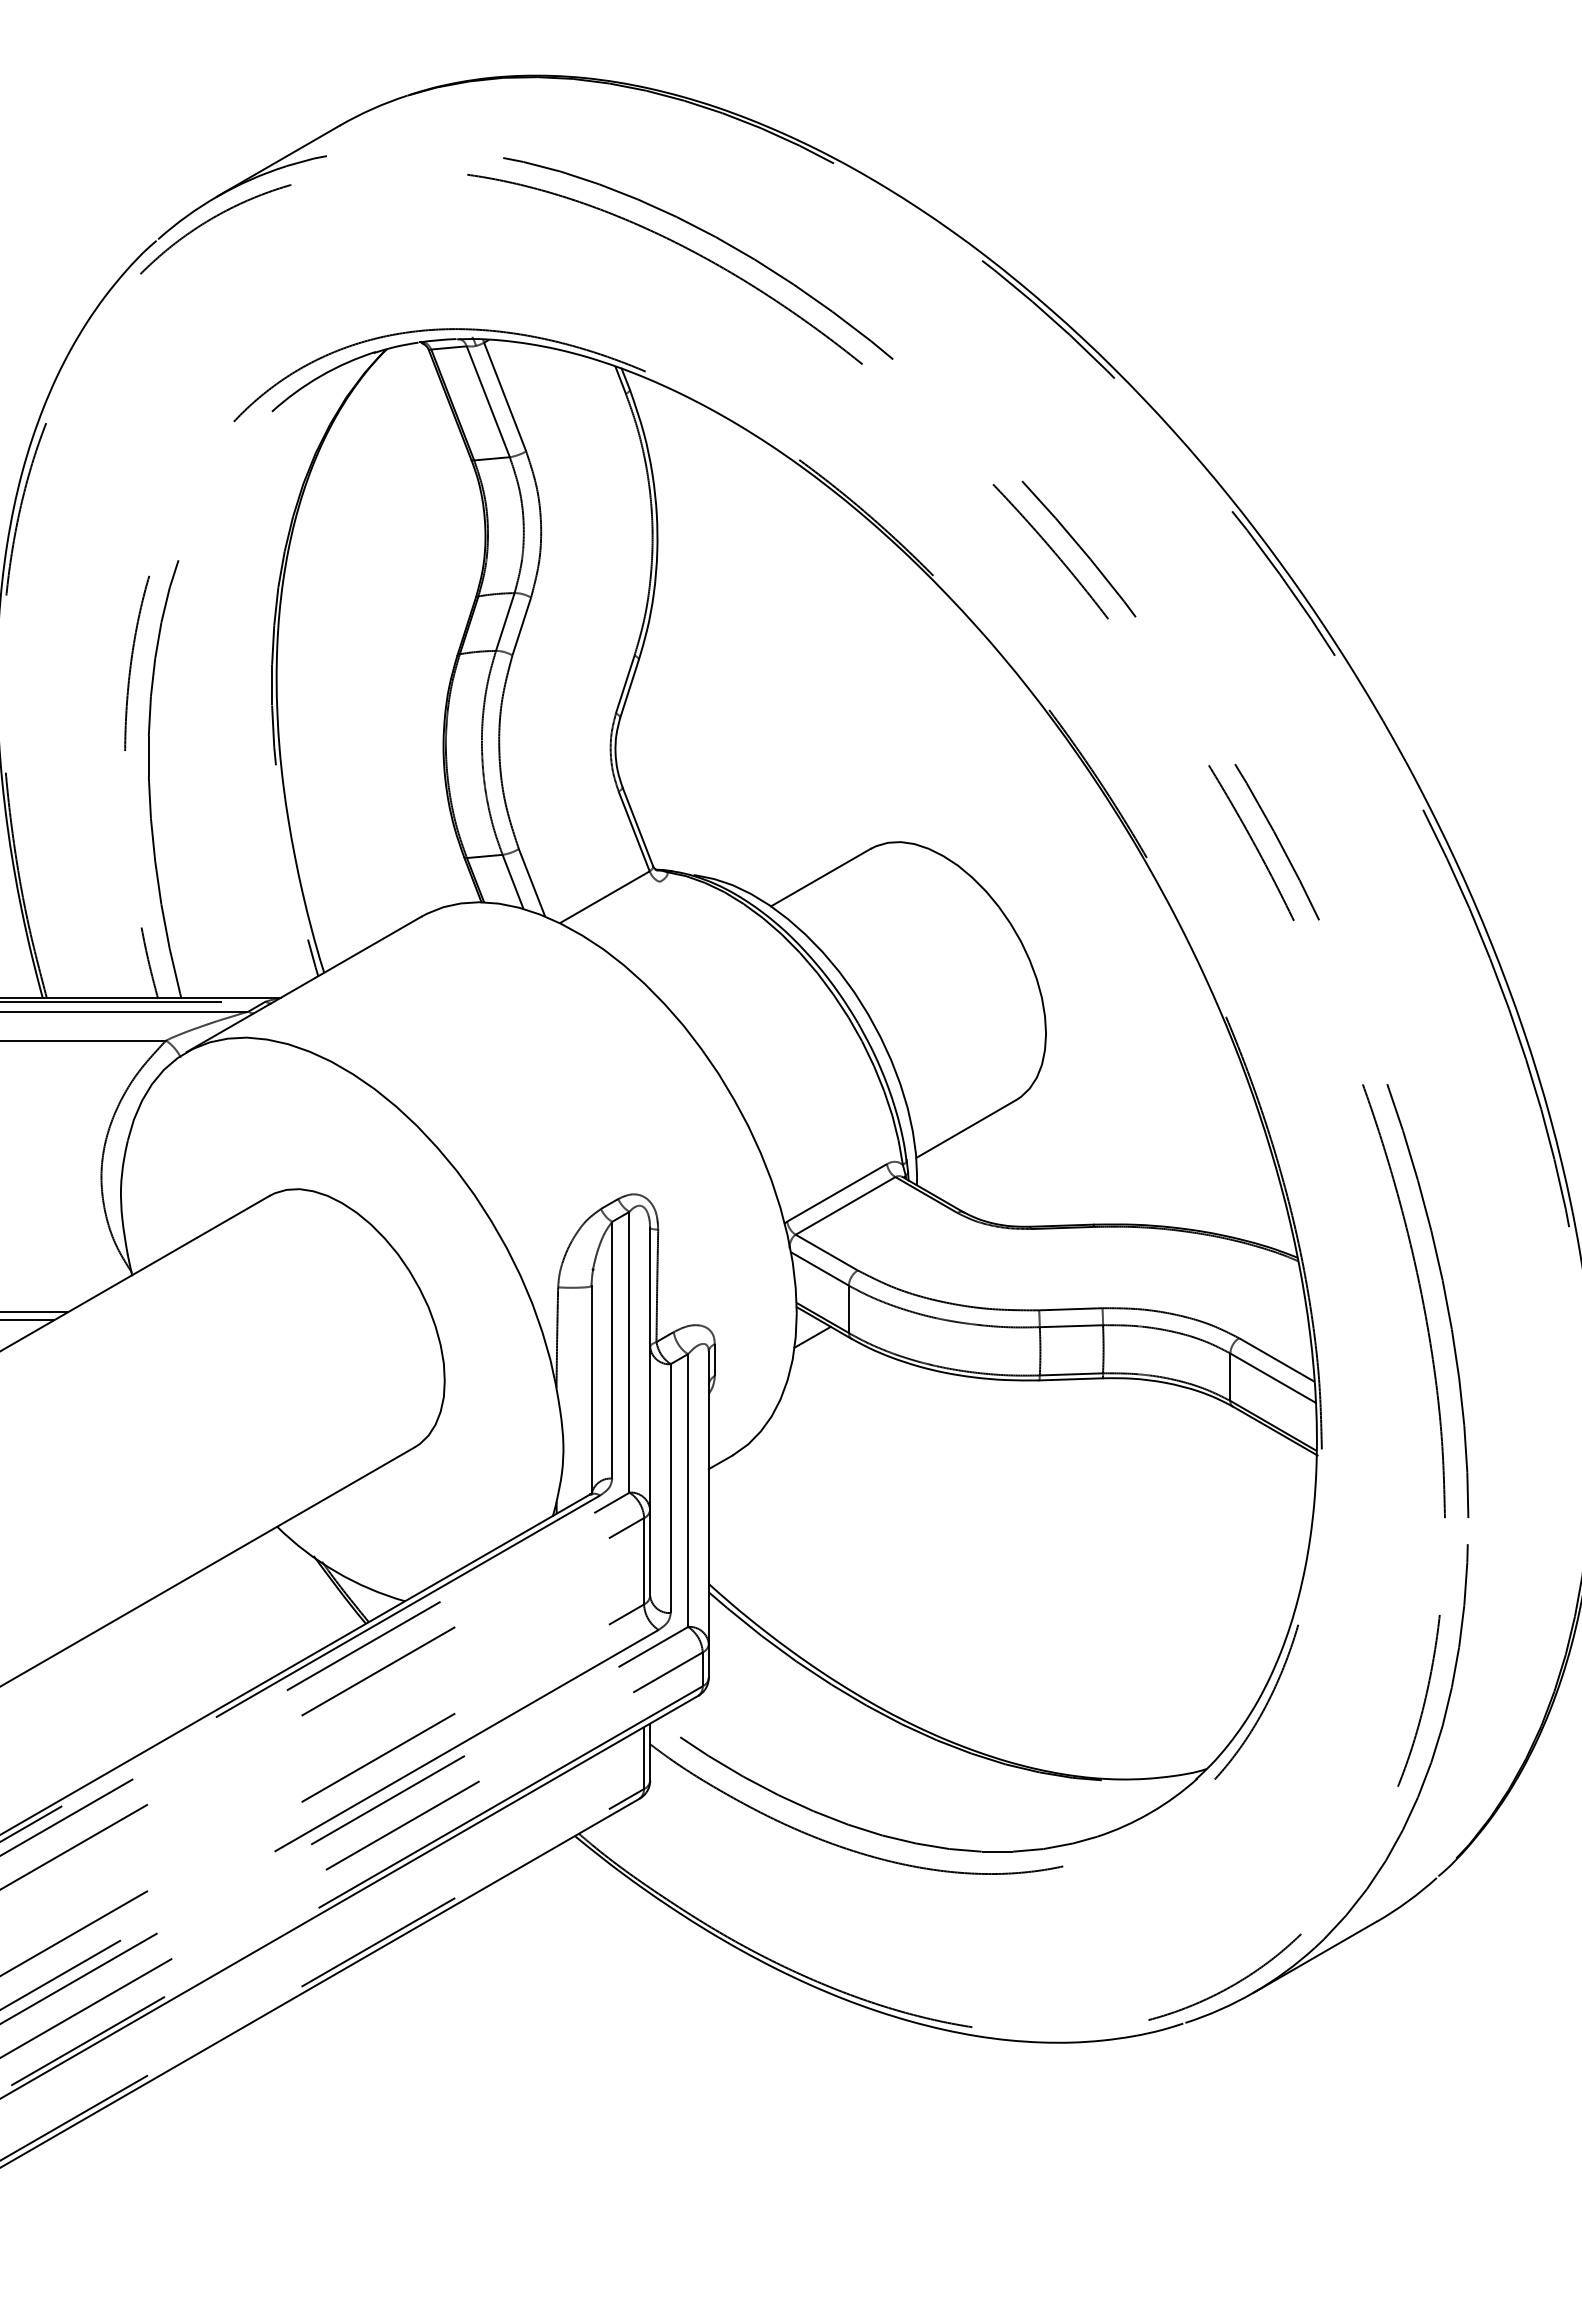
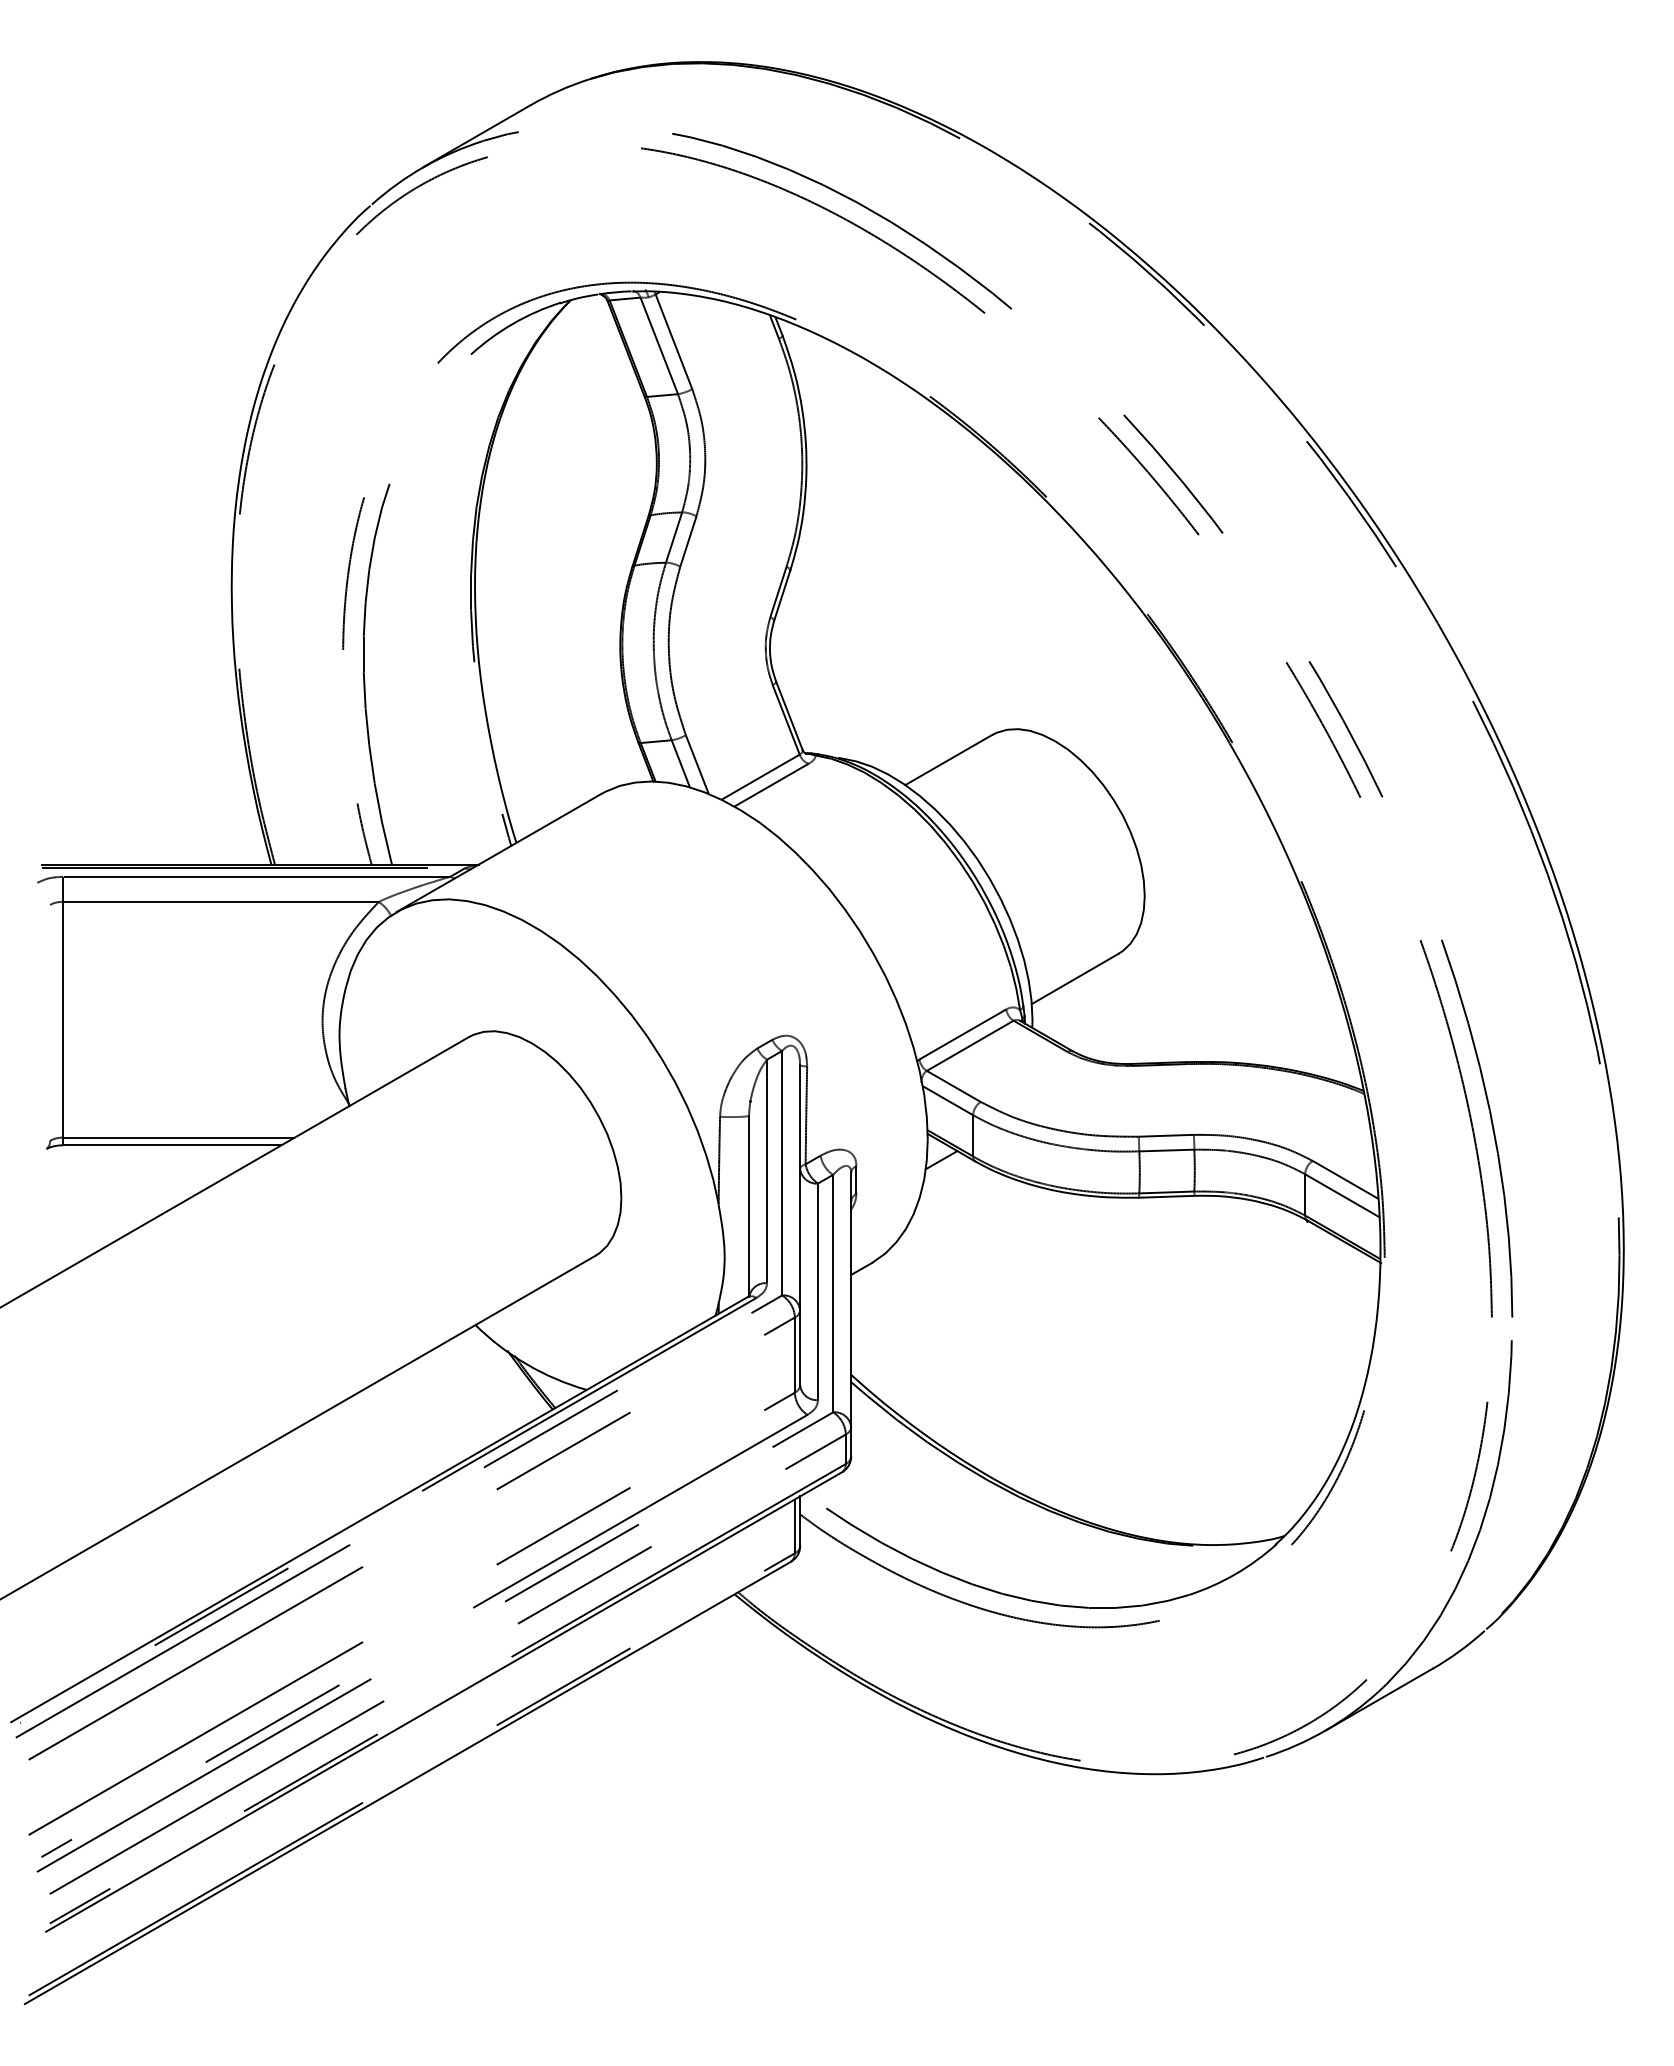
line: (617, 905) -> (771, 784), added

